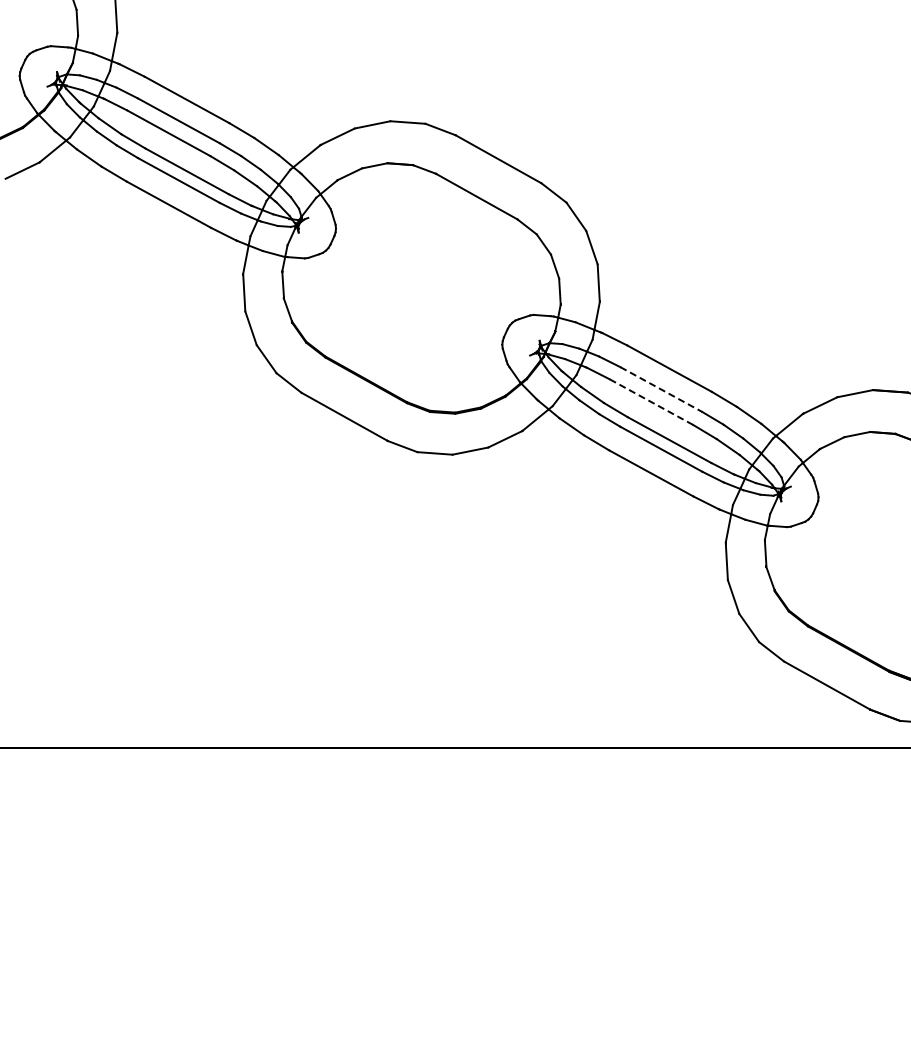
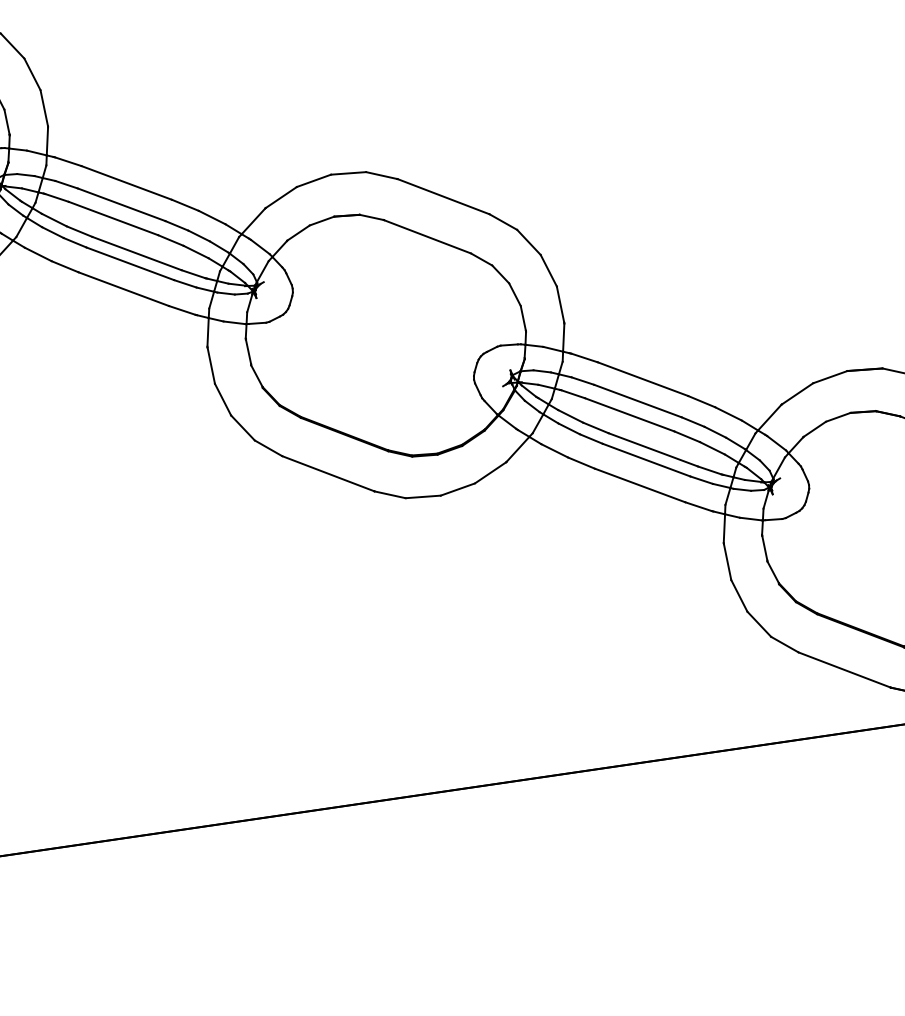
line: (661, 389) -> (638, 400), dashed -> solid
line: (651, 402) -> (630, 415), dashed -> solid

